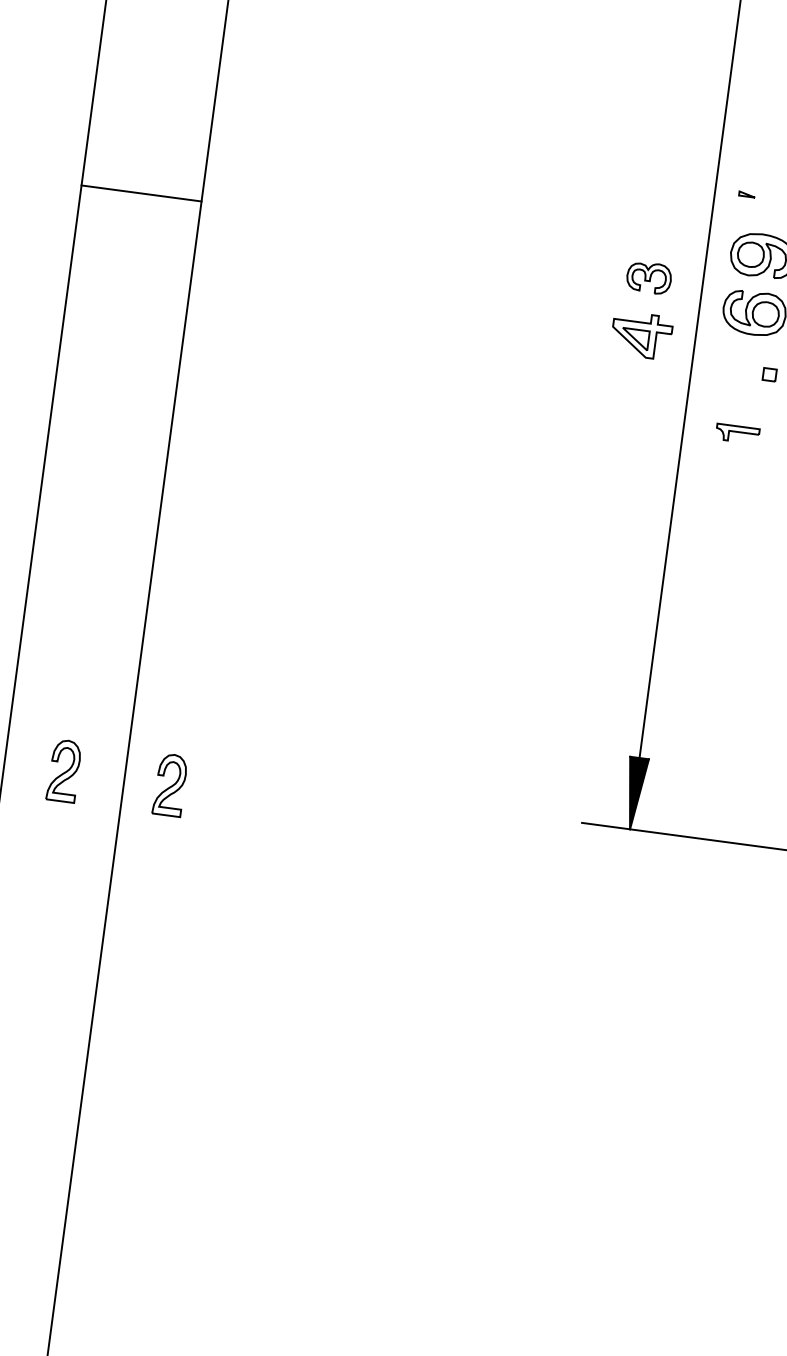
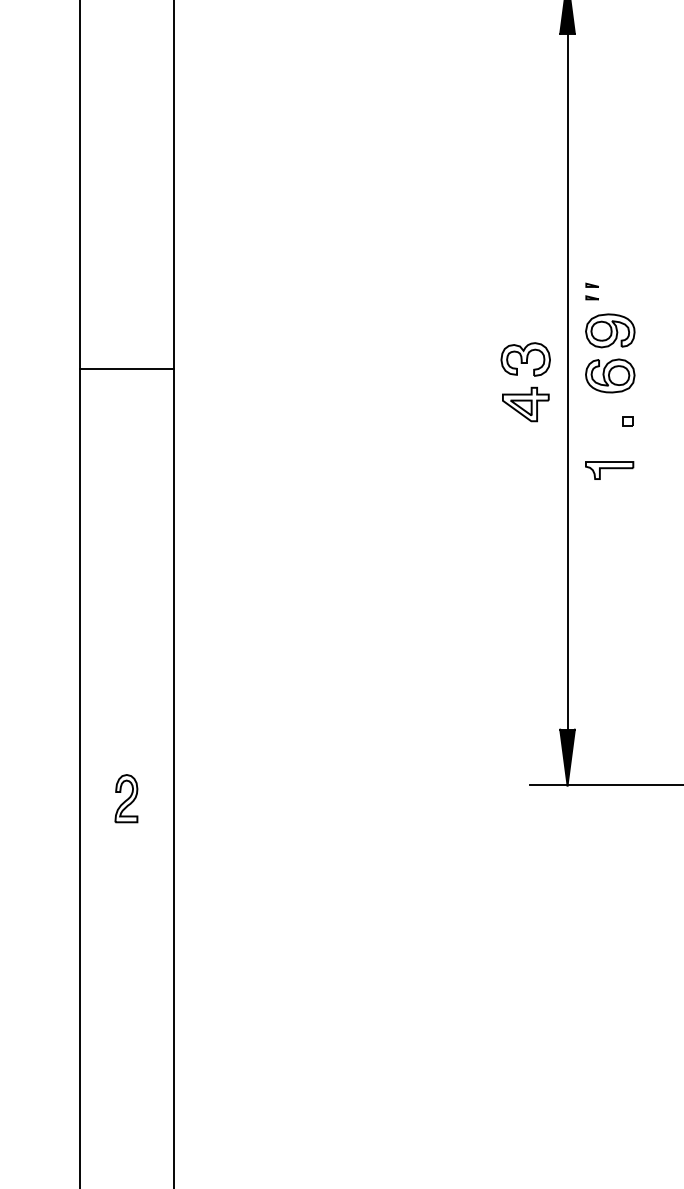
line: (141, 193) -> (126, 368), moved
part: (743, 209) -> (591, 297), added
part: (648, 277) -> (525, 359), size x1.43
part: (737, 434) -> (609, 470), size x1.43
part: (170, 784) -> (209, 798), removed

